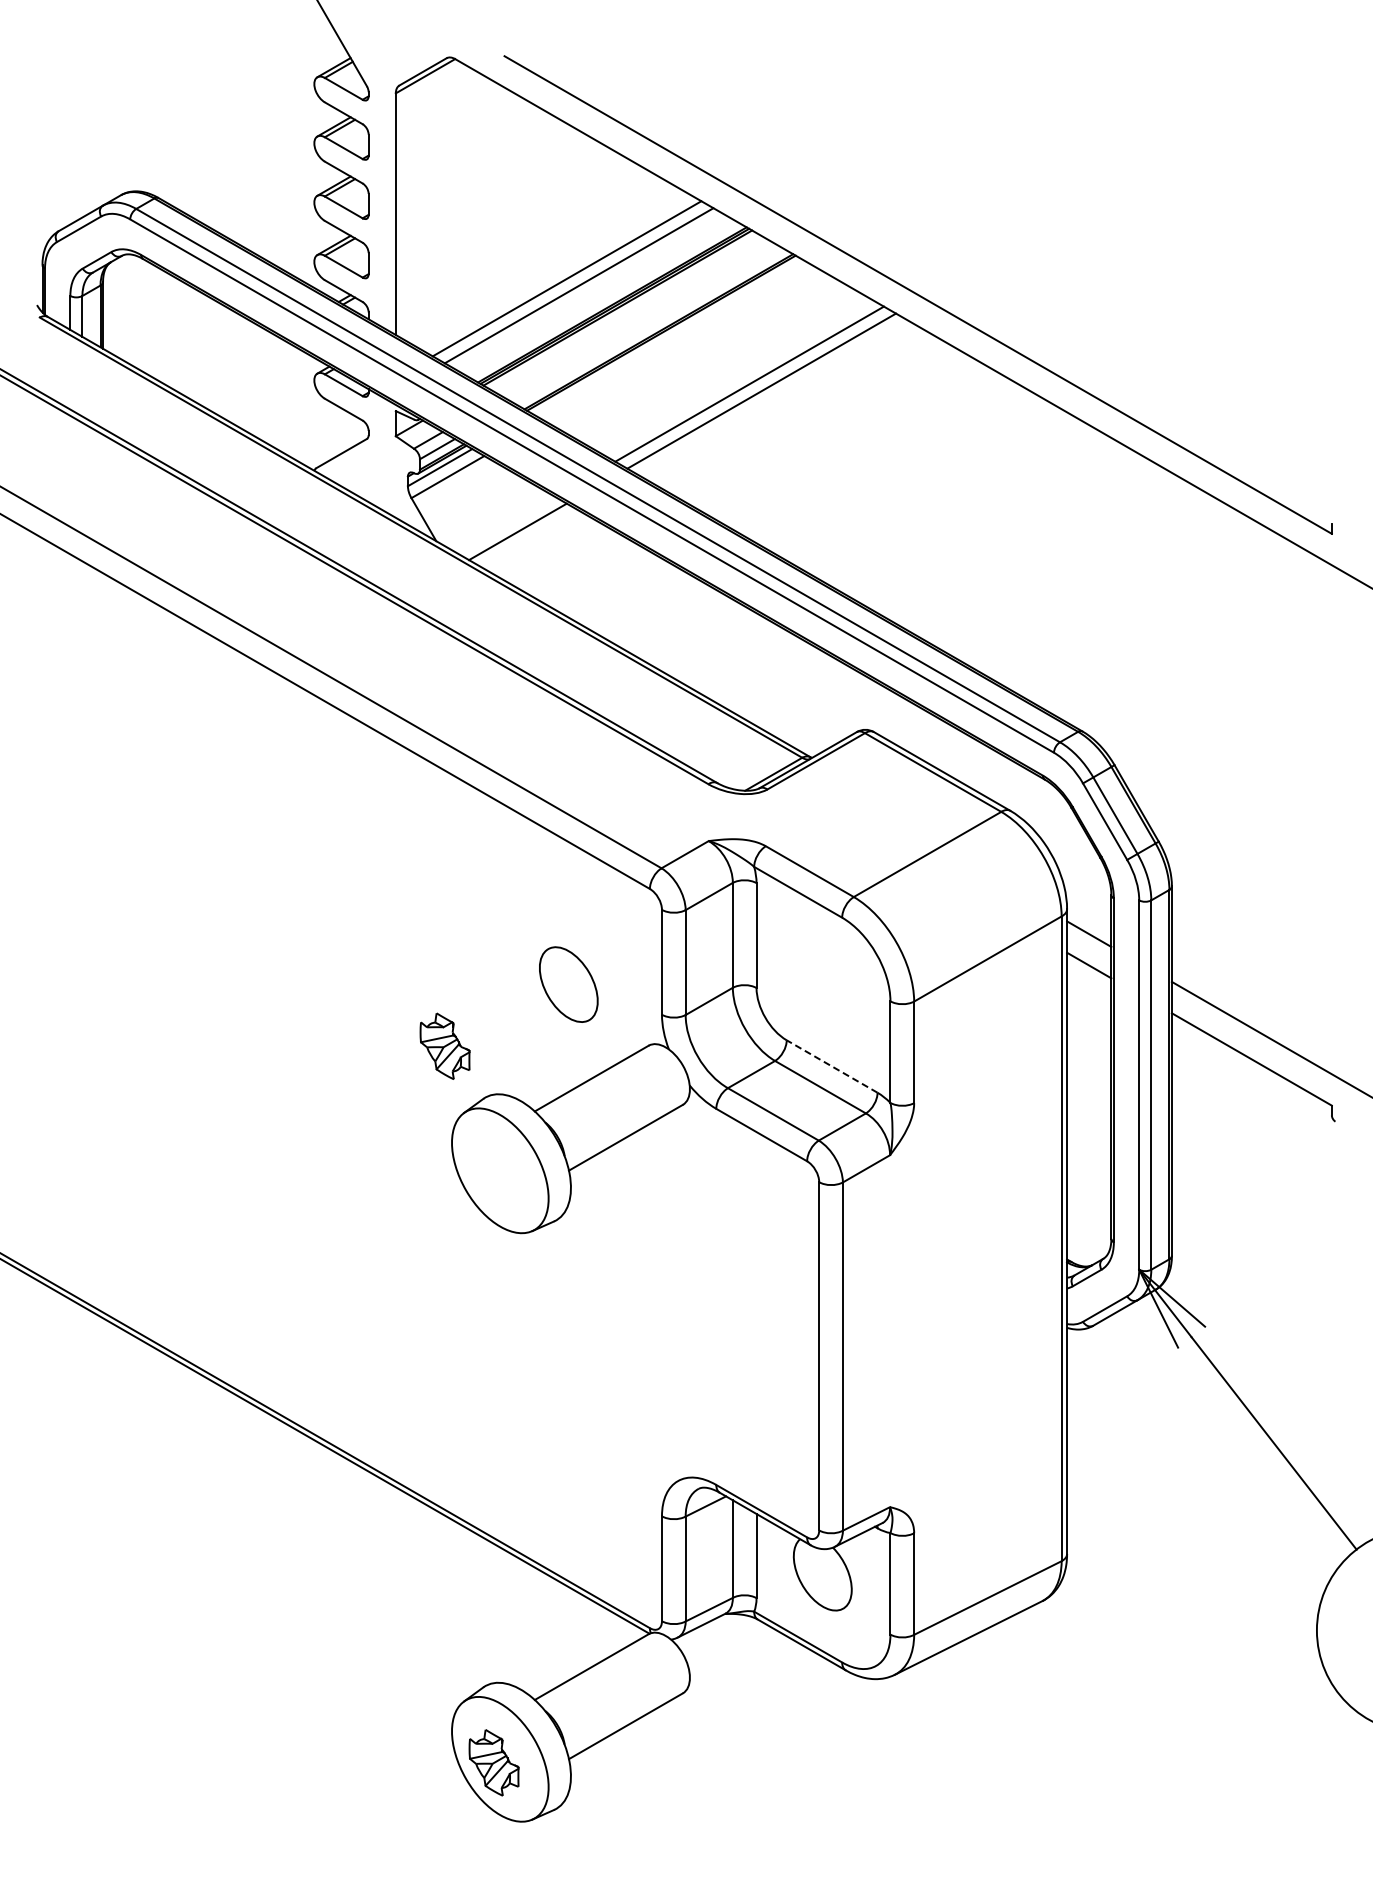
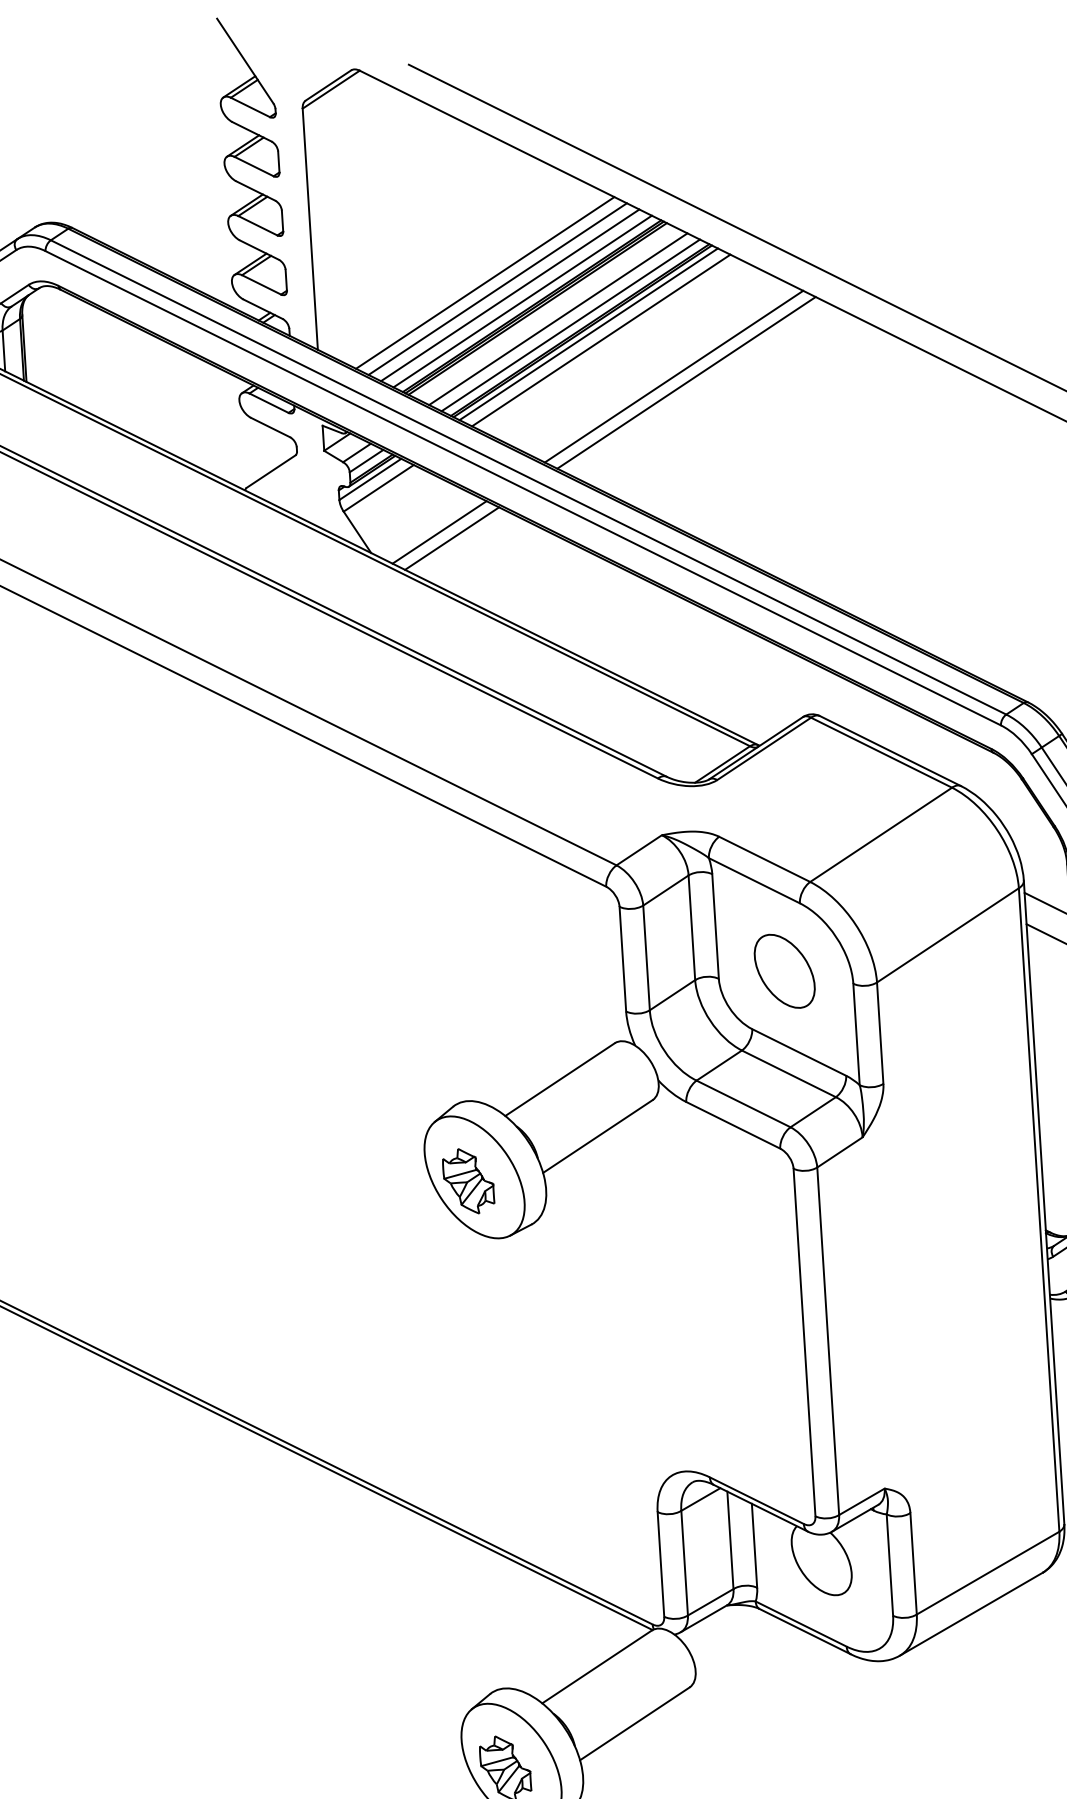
line: (590, 292) -> (509, 295), added
line: (603, 299) -> (522, 301), added
line: (637, 319) -> (558, 319), added
line: (649, 326) -> (570, 325), added
line: (666, 336) -> (588, 334), added
line: (678, 343) -> (600, 340), added
line: (505, 524) -> (439, 532), added
part: (568, 984) -> (784, 971), moved
part: (444, 1045) -> (467, 1180), moved
line: (831, 1066) -> (798, 1052), dashed -> solid

